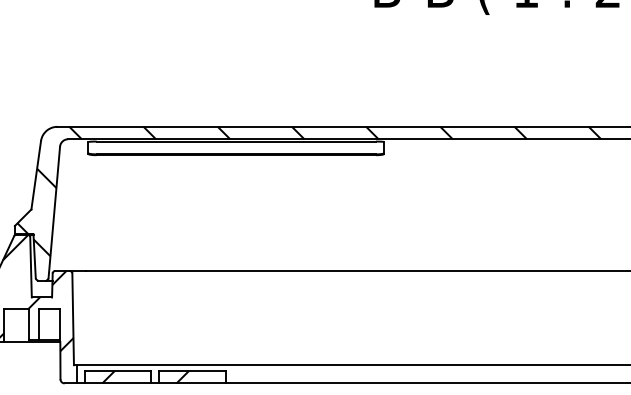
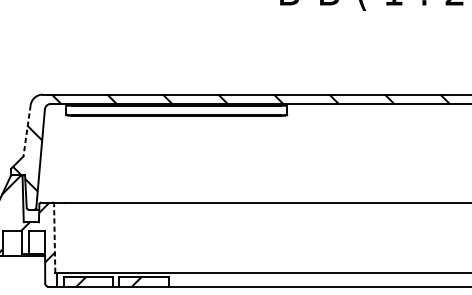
line: (36, 175) -> (27, 131), solid -> dashed
line: (73, 319) -> (54, 238), solid -> dashed

